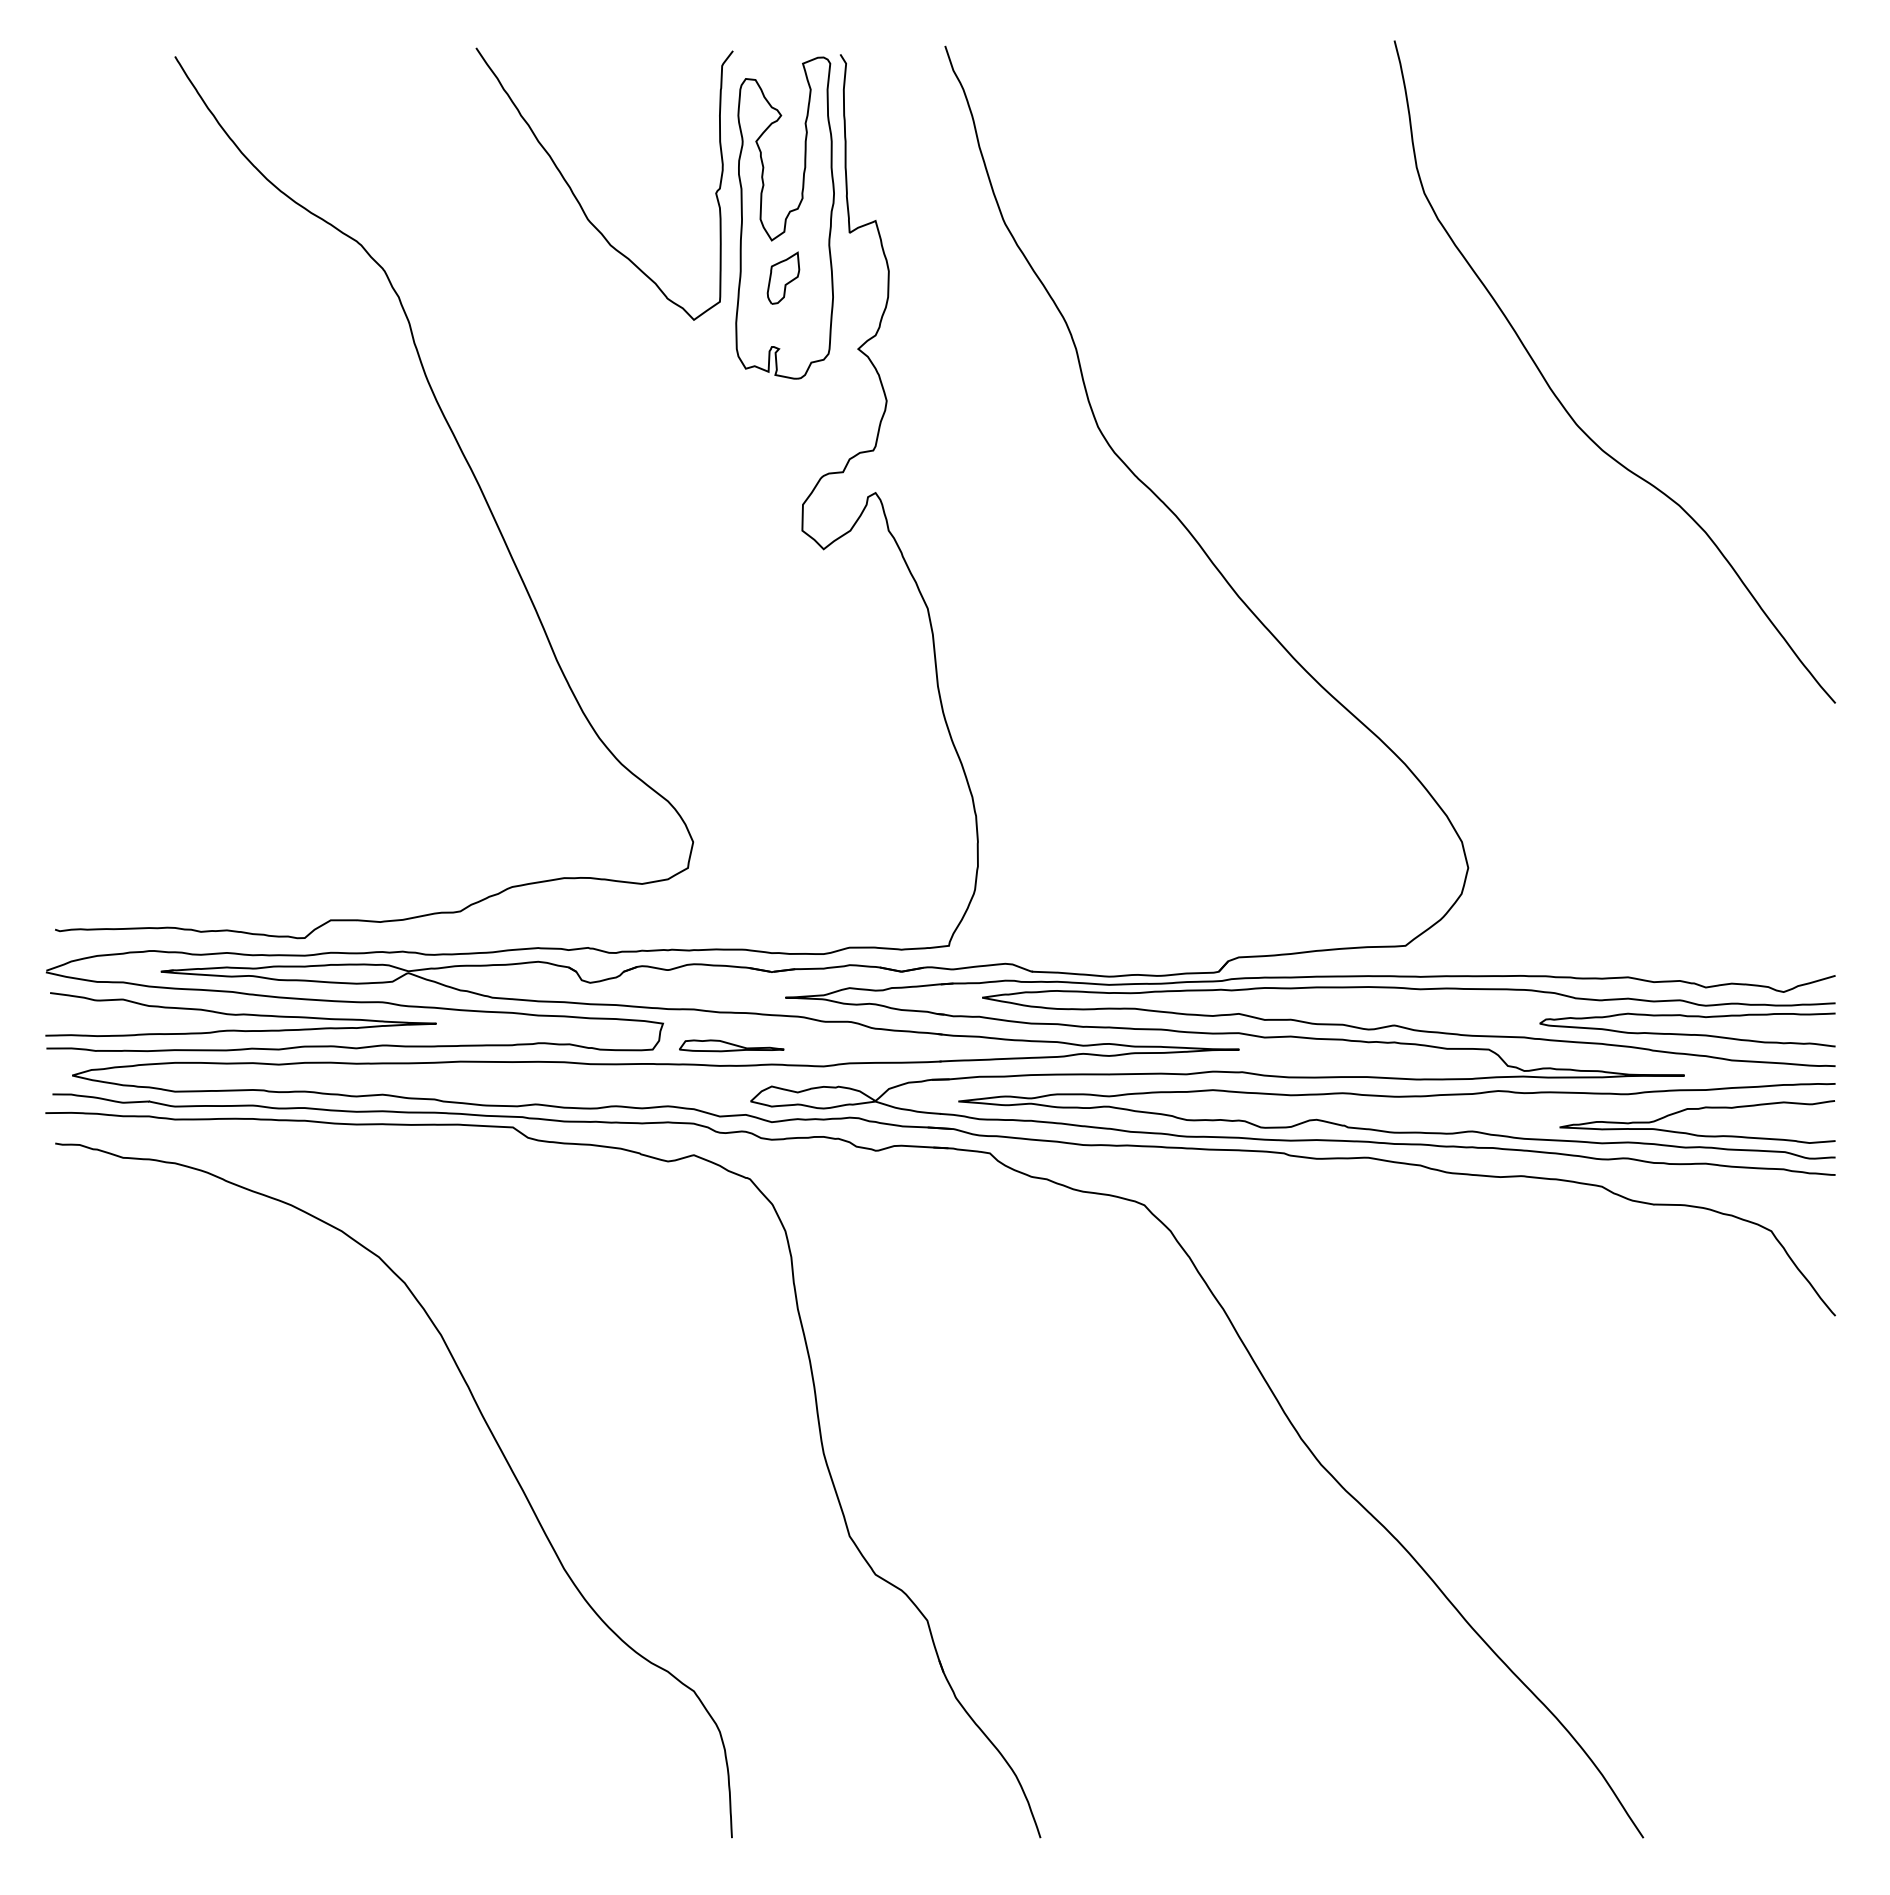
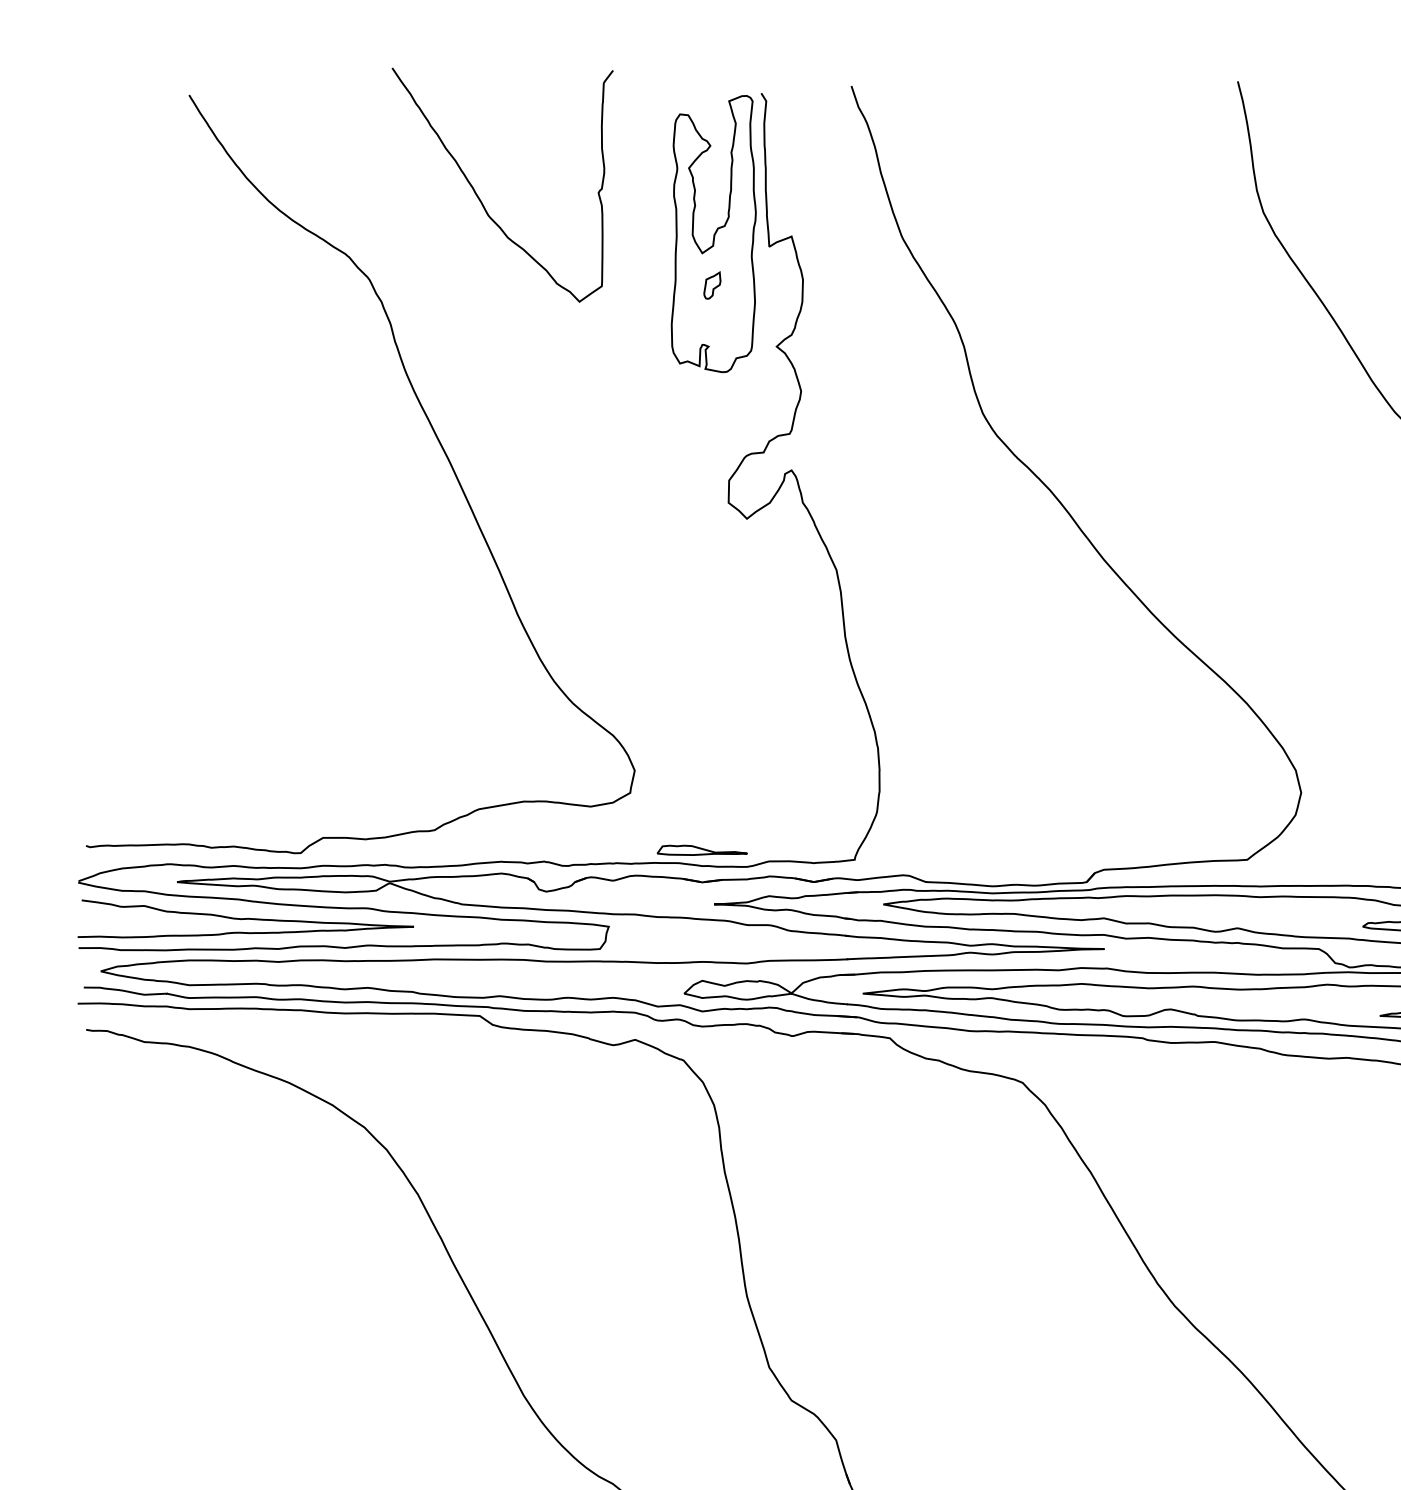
curve: (579, 201) -> (481, 199), moved
part: (783, 277) -> (712, 285), size x0.6
part: (731, 1045) -> (702, 850), moved

